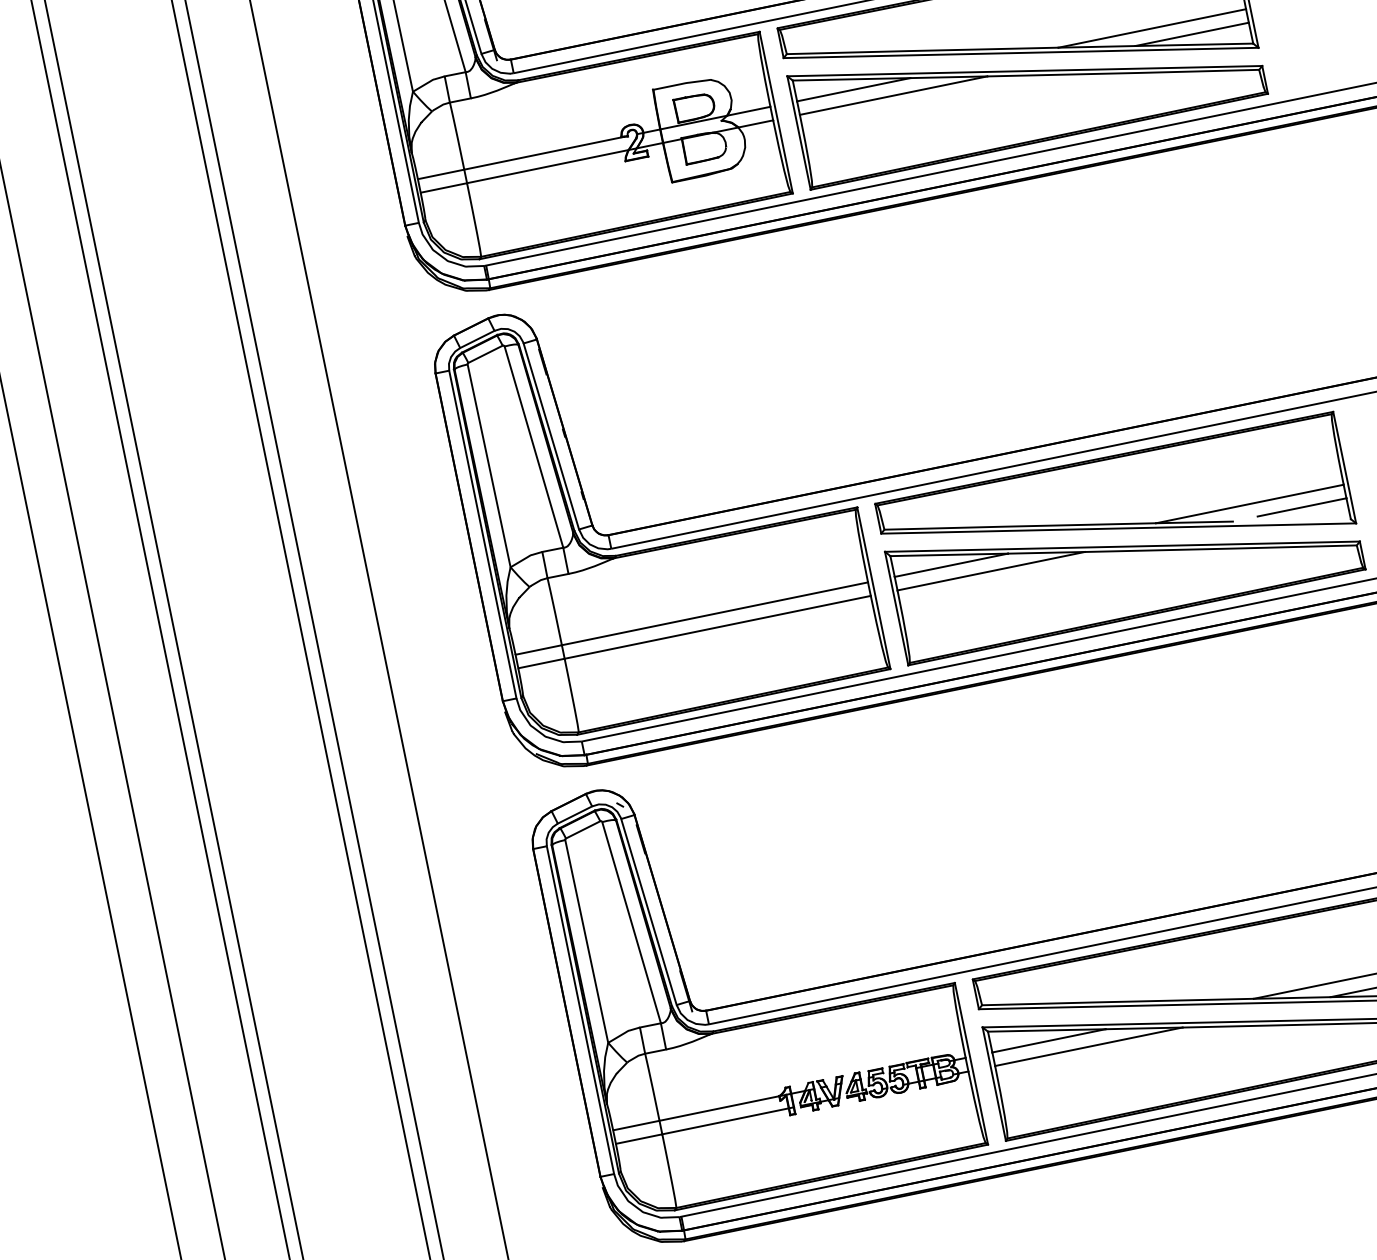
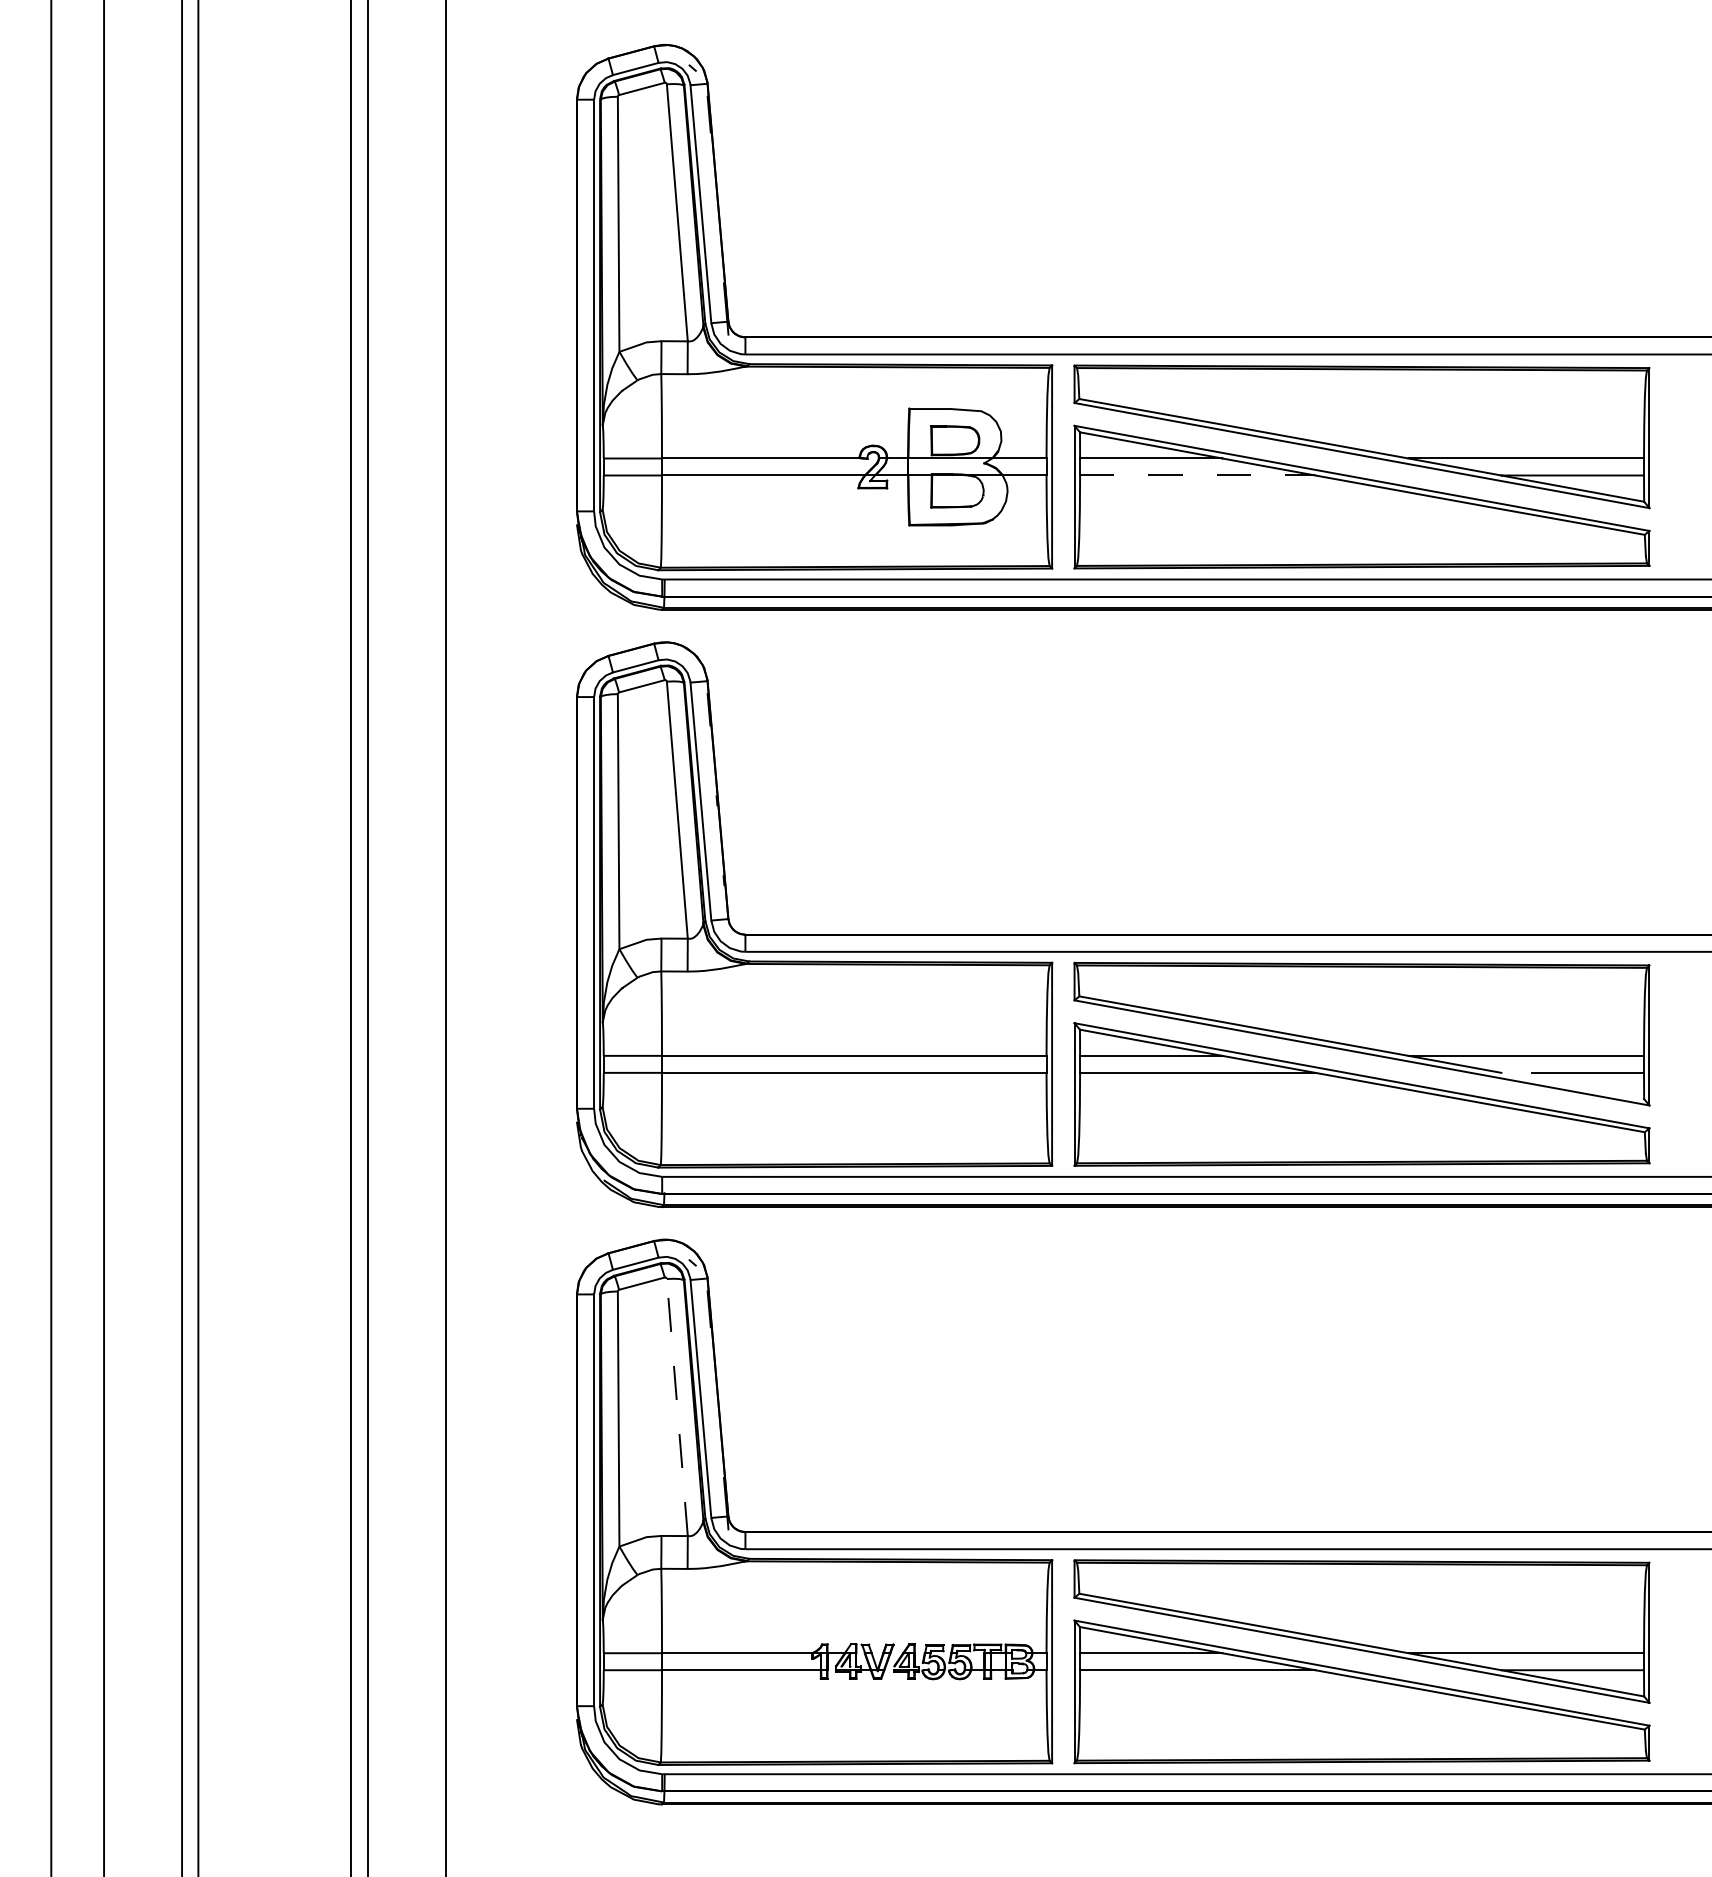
line: (893, 95) -> (1197, 475), solid -> dashed
line: (631, 922) -> (677, 1407), solid -> dashed

